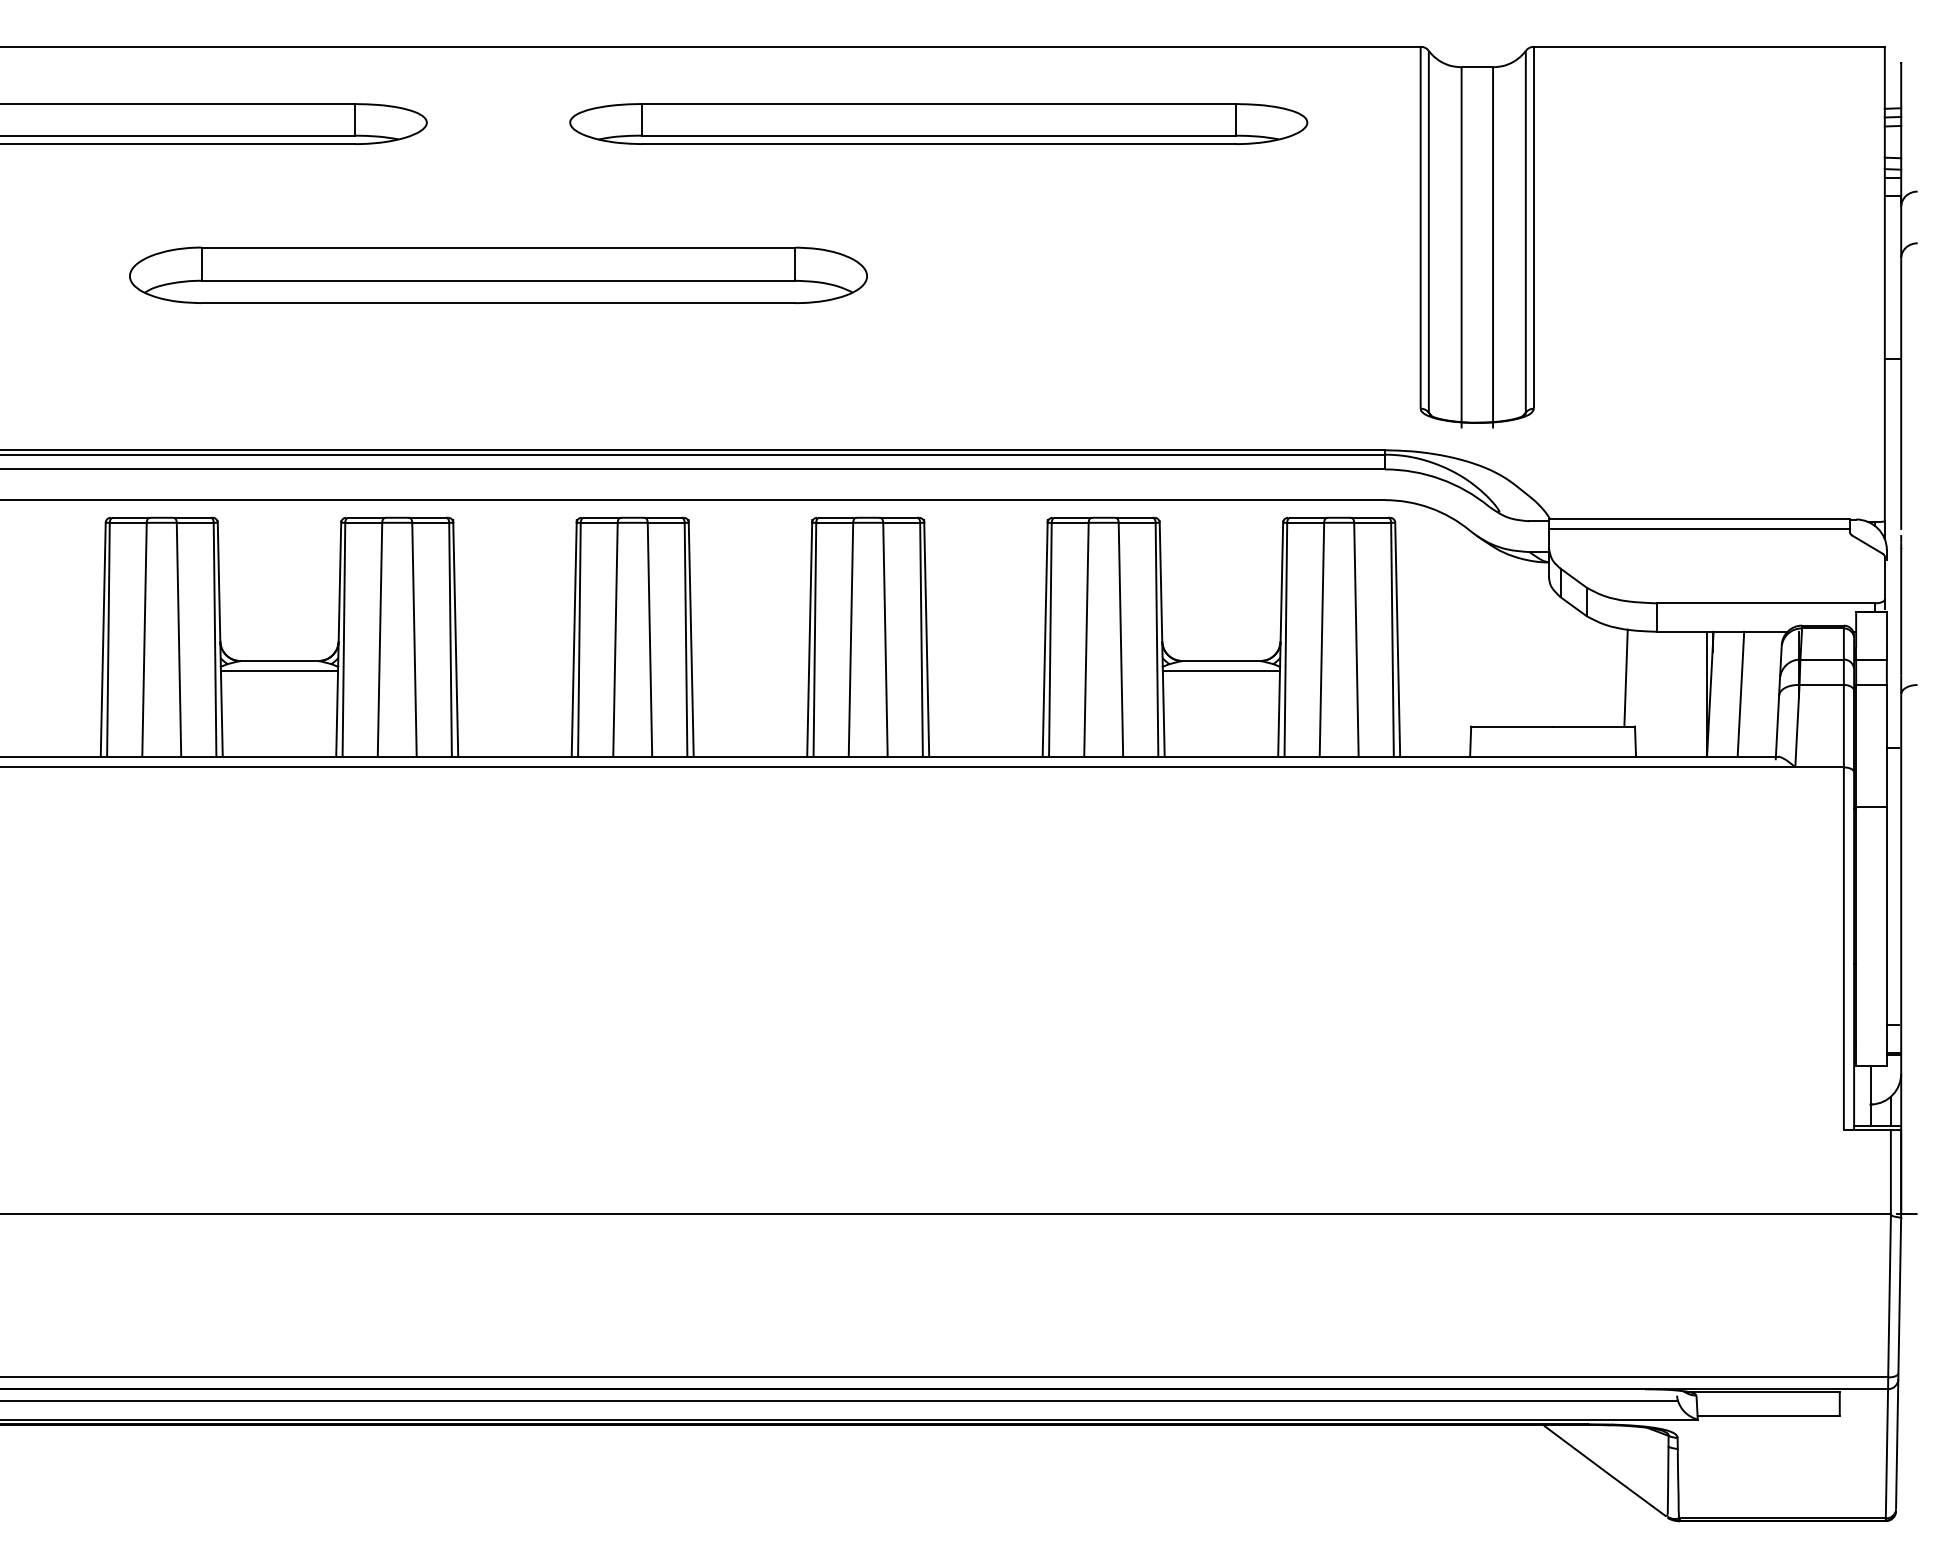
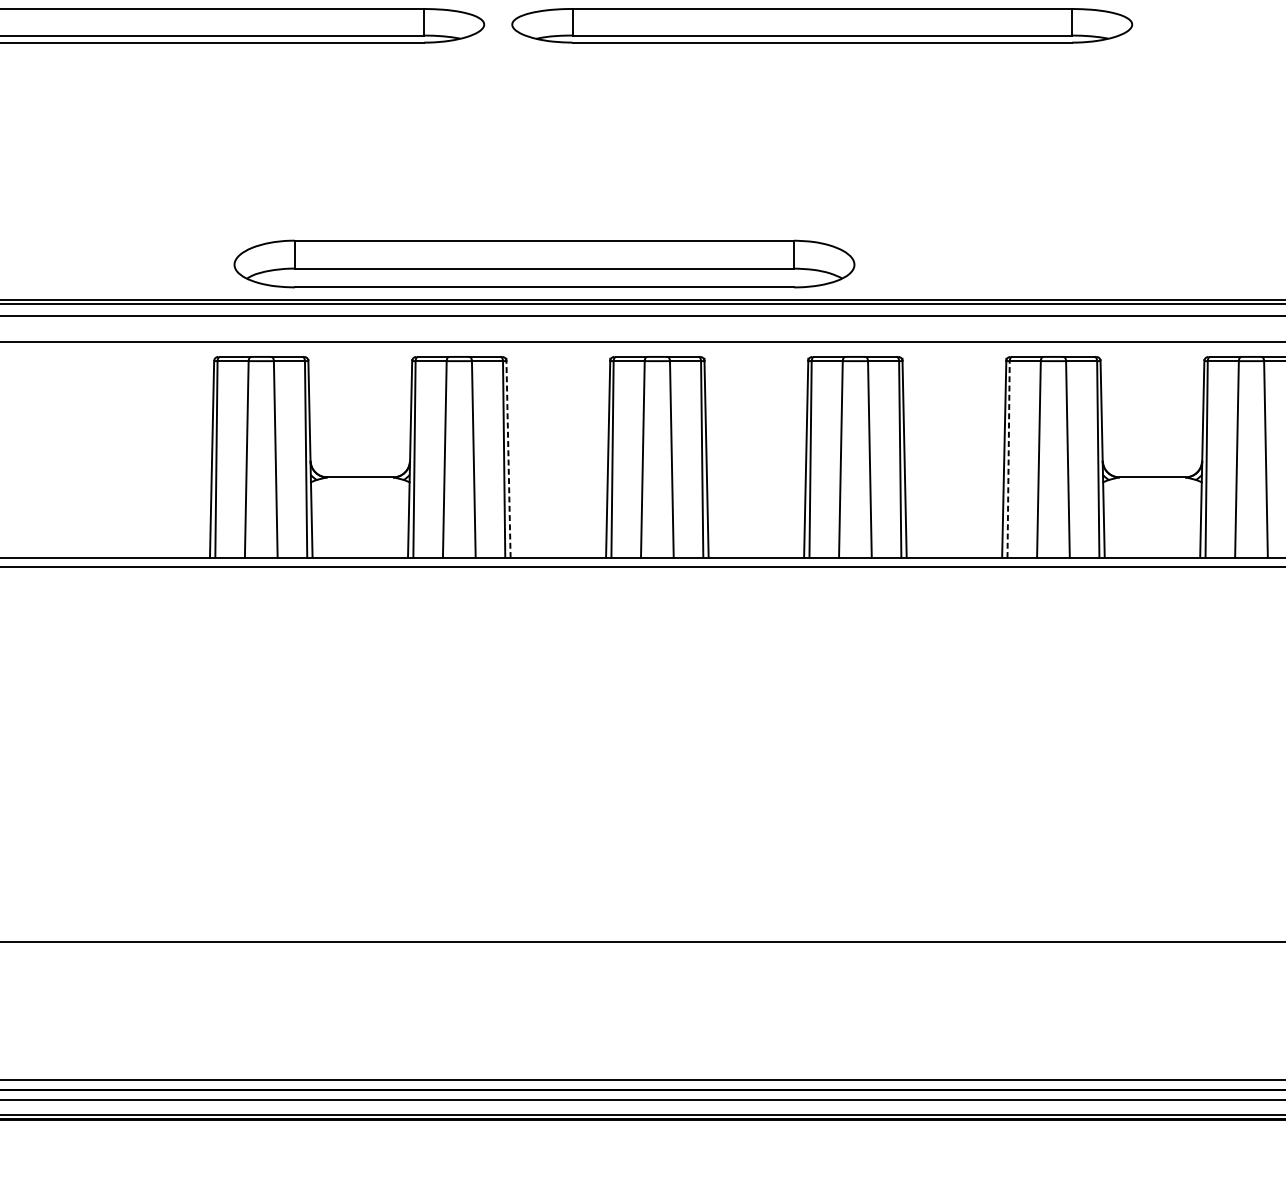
part: (938, 123) -> (822, 25), moved
part: (498, 274) -> (544, 263), moved
line: (455, 639) -> (508, 459), solid -> dashed
line: (1050, 639) -> (1008, 459), solid -> dashed
line: (279, 671) -> (360, 486), removed
line: (1221, 671) -> (1152, 486), removed

